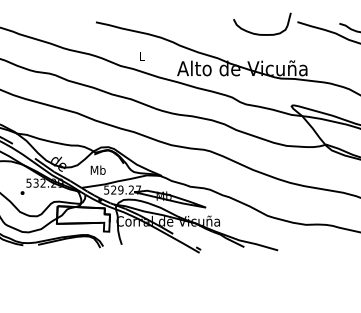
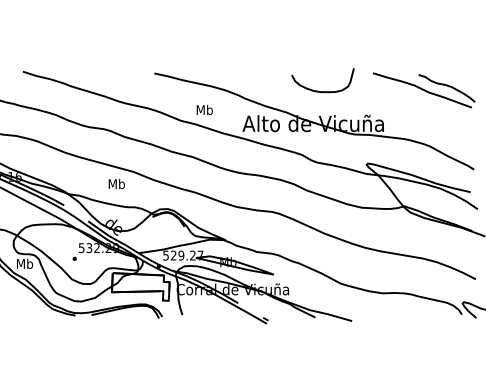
curve: (258, 33) -> (318, 90), moved
text: (142, 55) -> (204, 109), L -> Mb
text: (97, 169) -> (116, 183), moved

